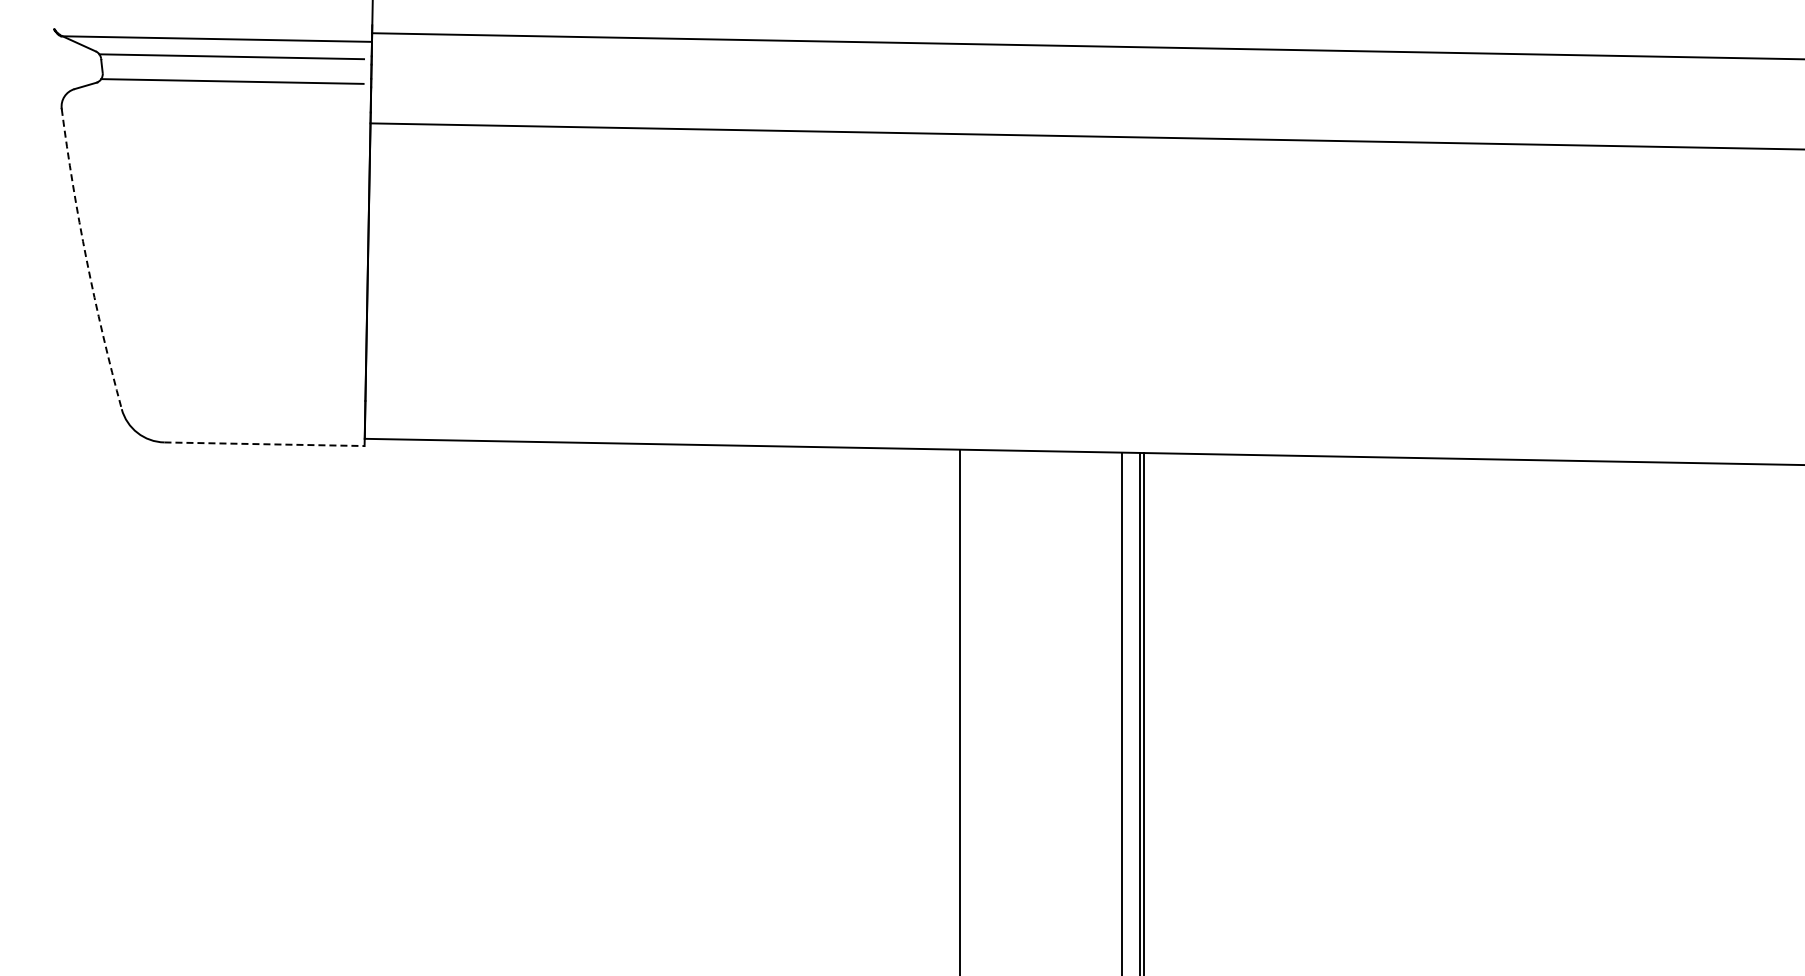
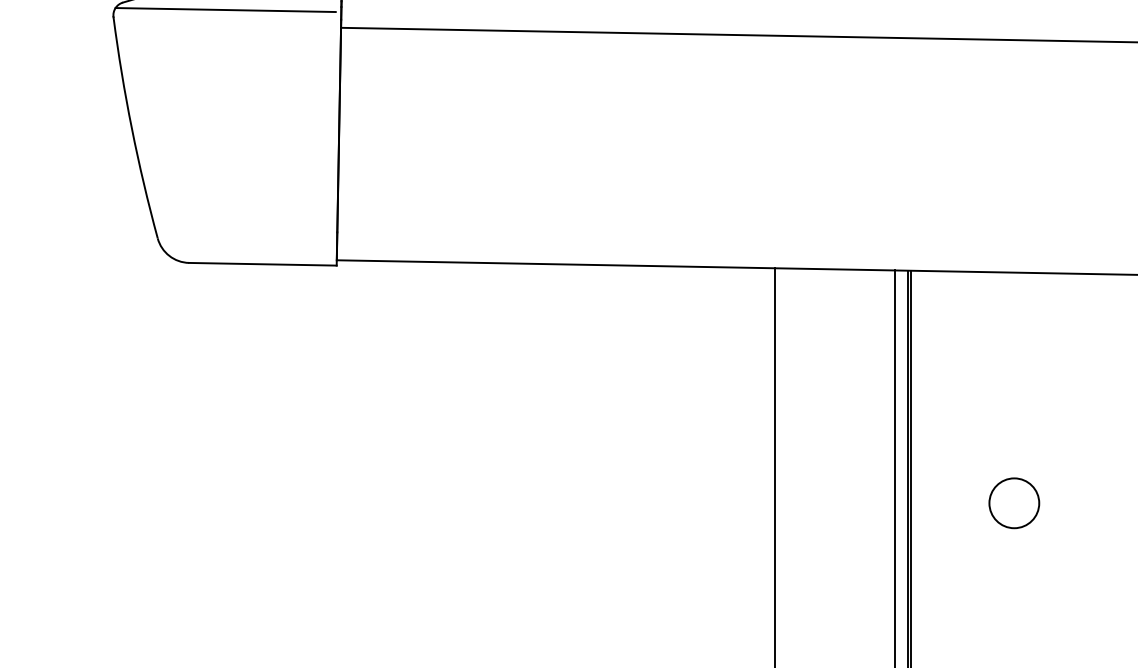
line: (213, 98) -> (225, 9), added
arc: (86, 260) -> (131, 128), dashed -> solid
line: (265, 444) -> (263, 264), dashed -> solid
circle: (1283, 768) -> (1013, 503), added

